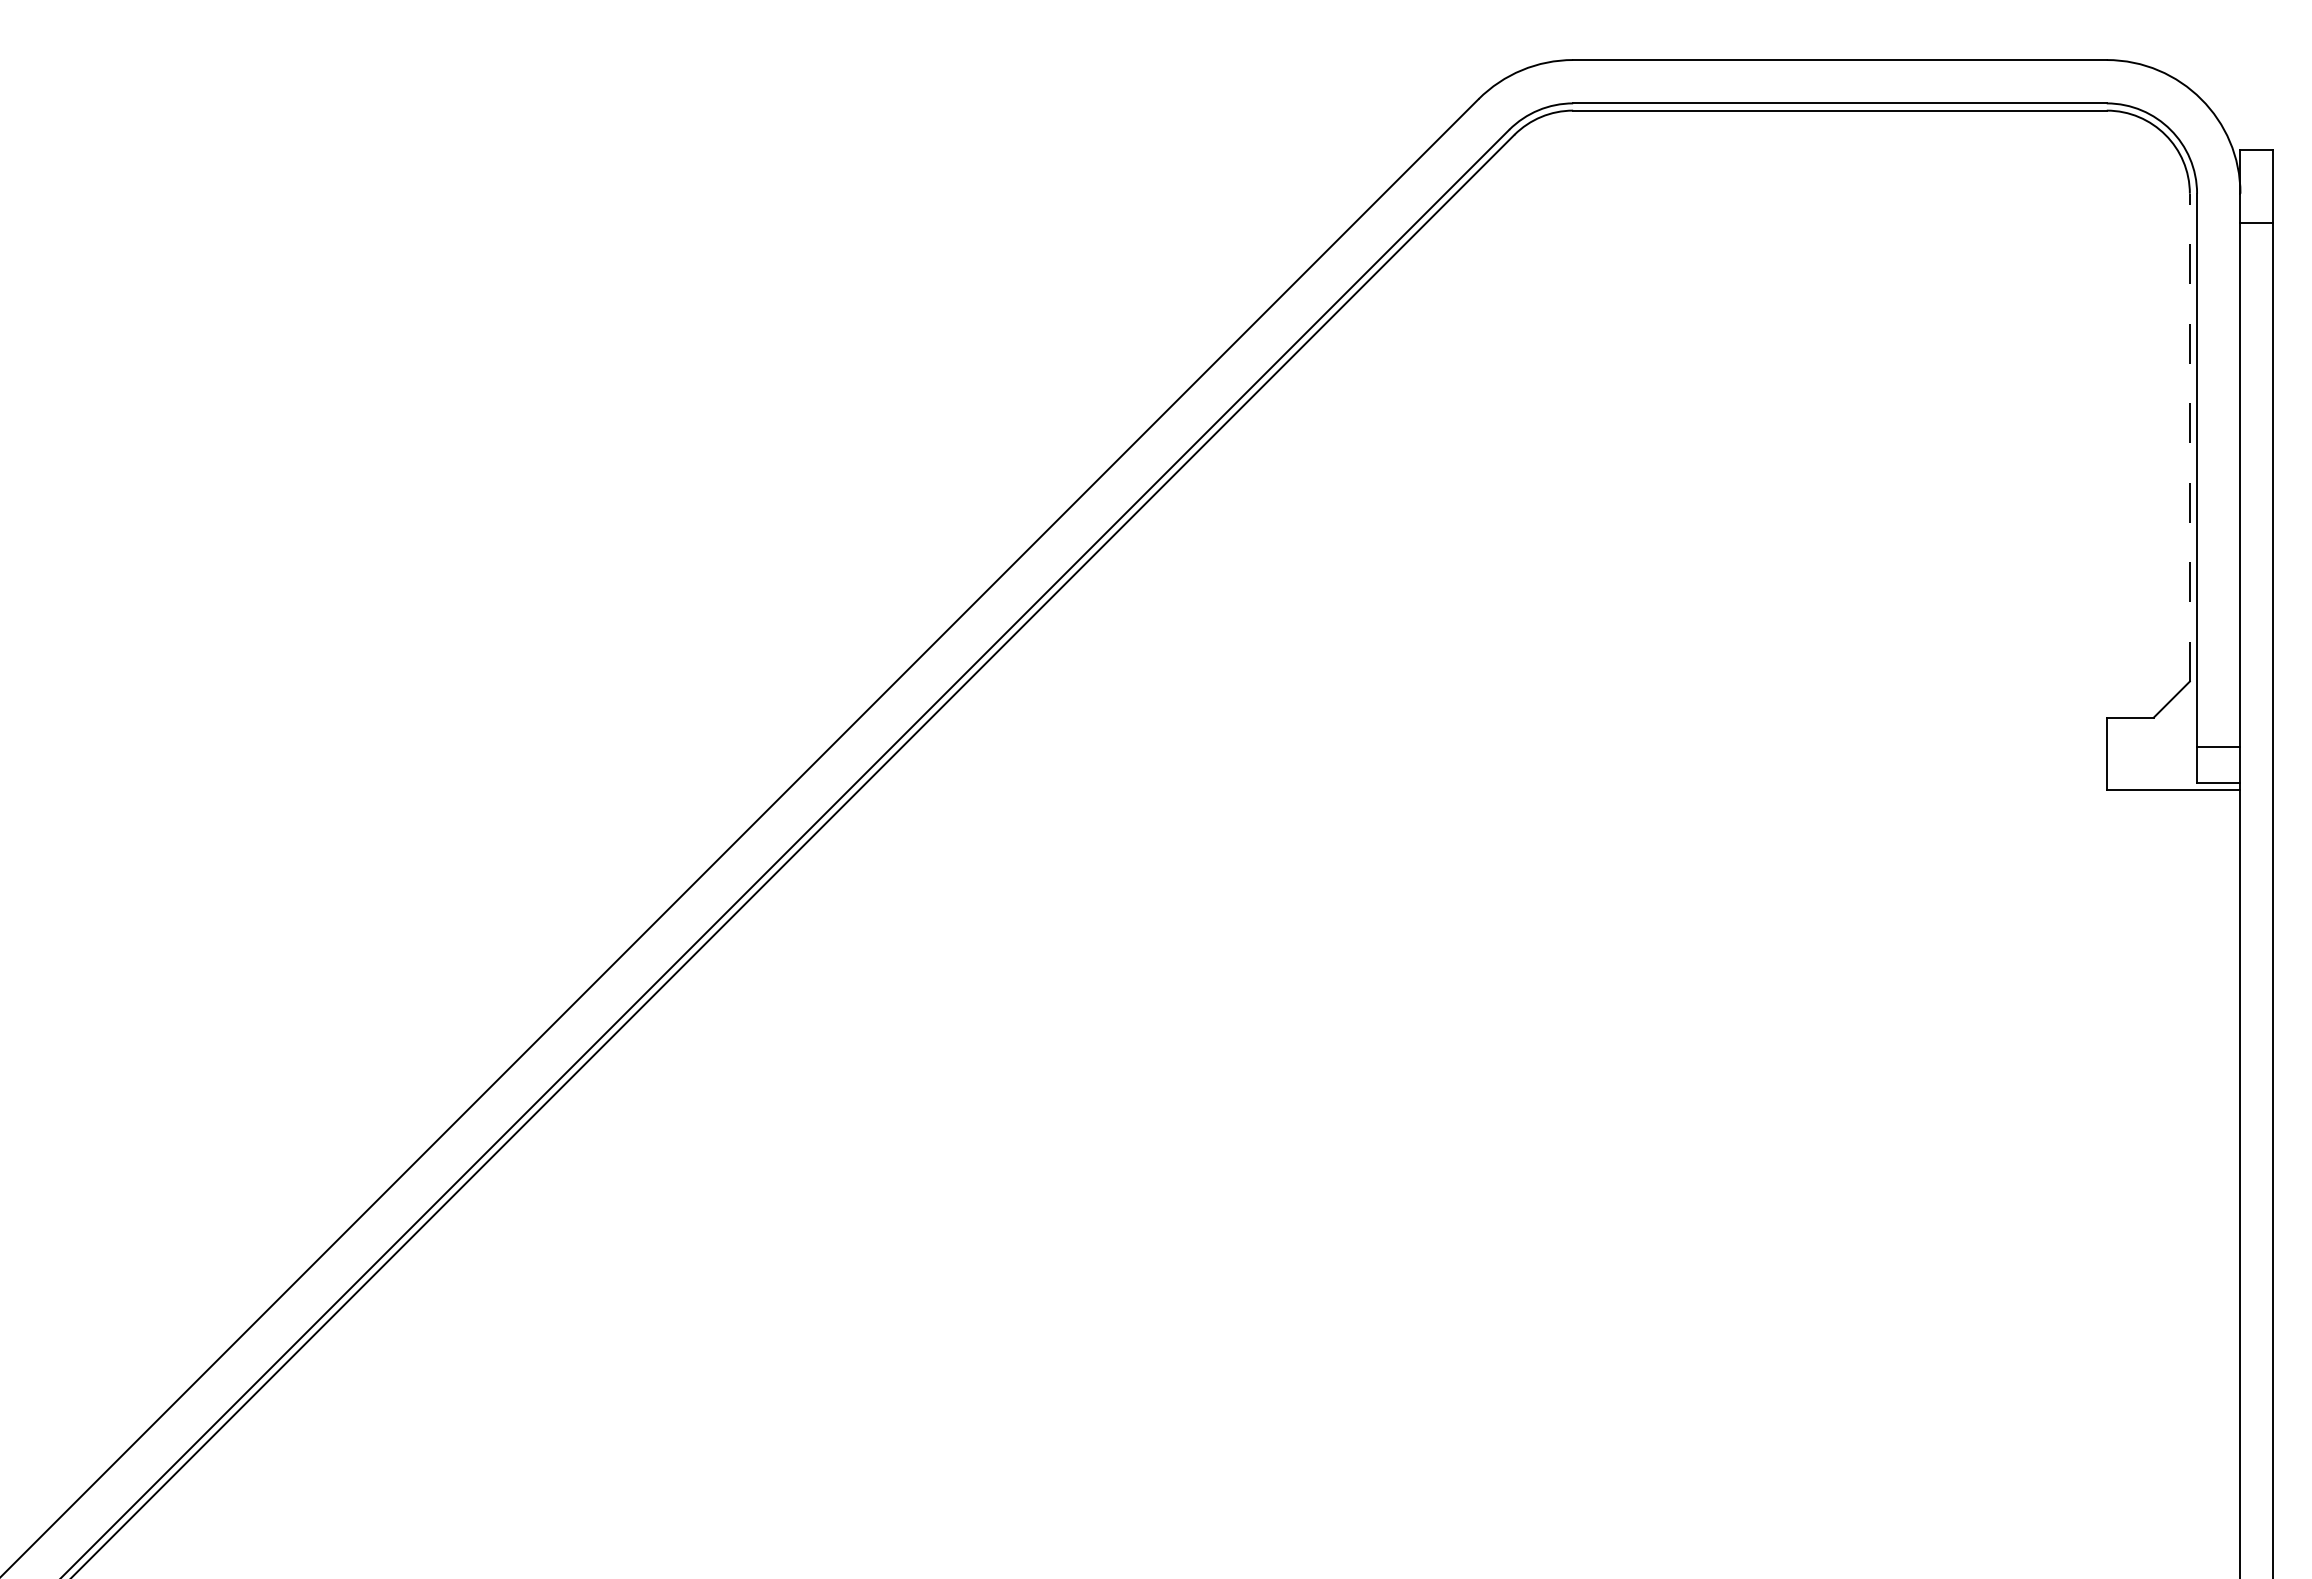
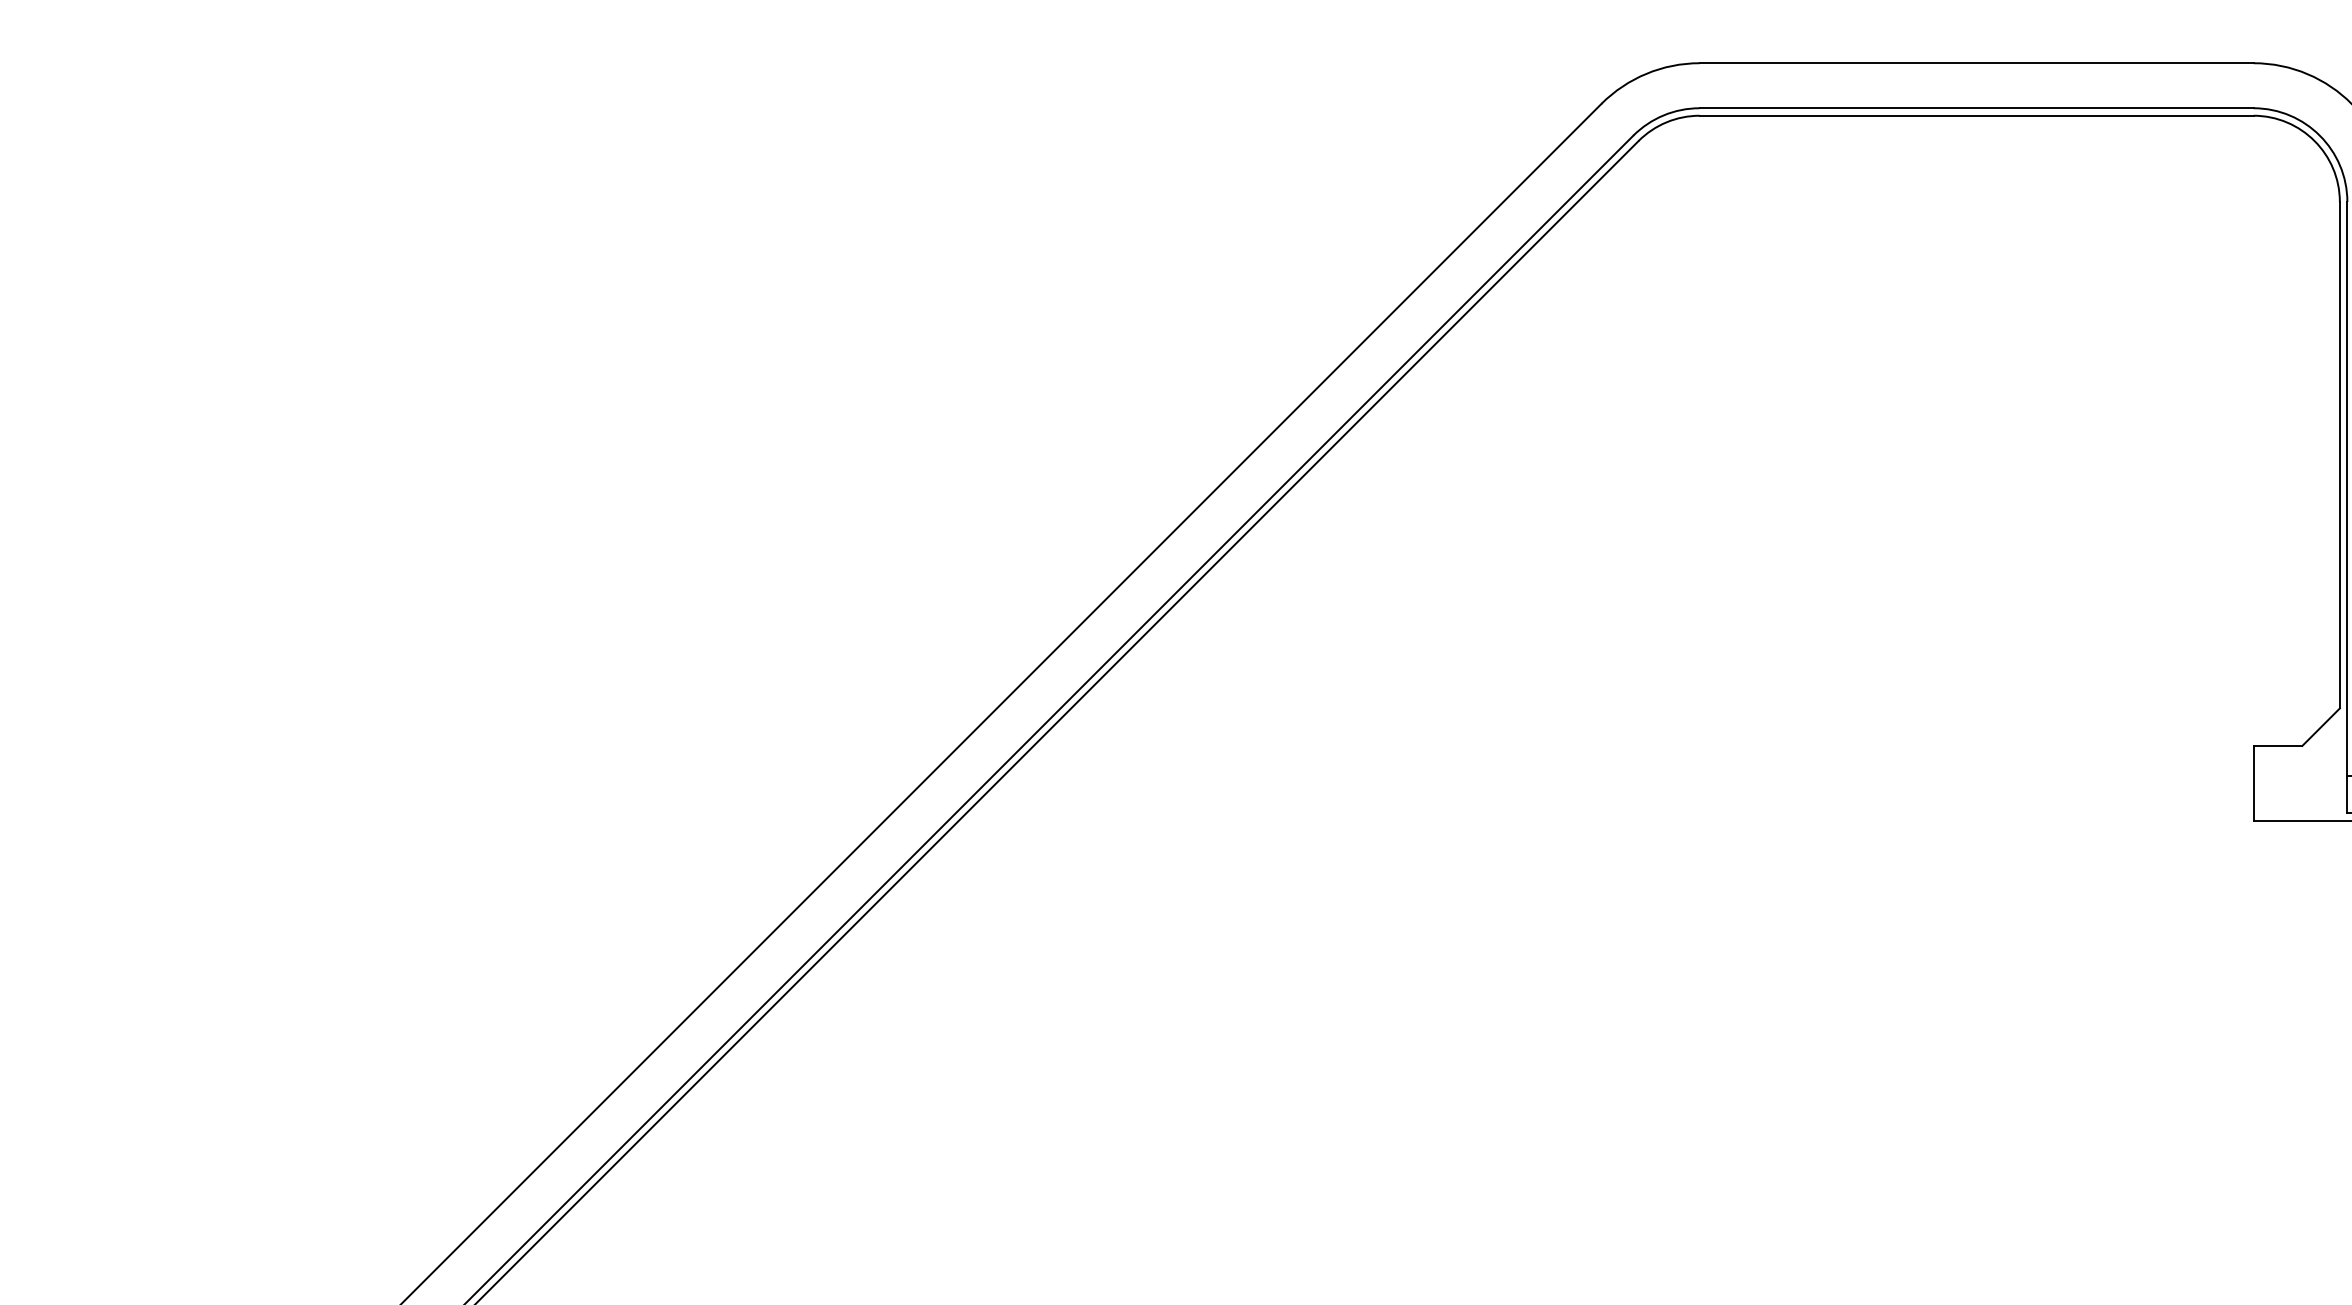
line: (2189, 437) -> (2339, 455), dashed -> solid

